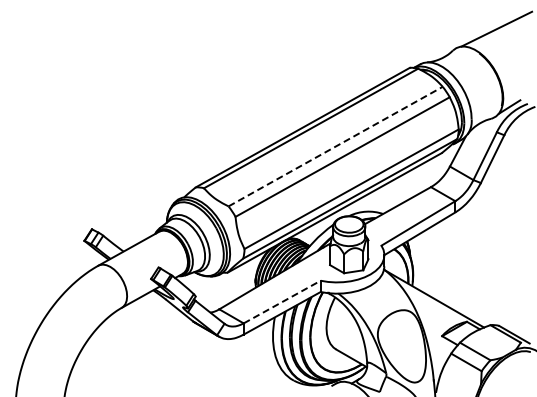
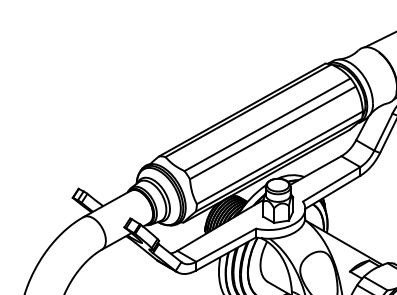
line: (335, 146) -> (267, 124), dashed -> solid
line: (282, 301) -> (226, 244), dashed -> solid

